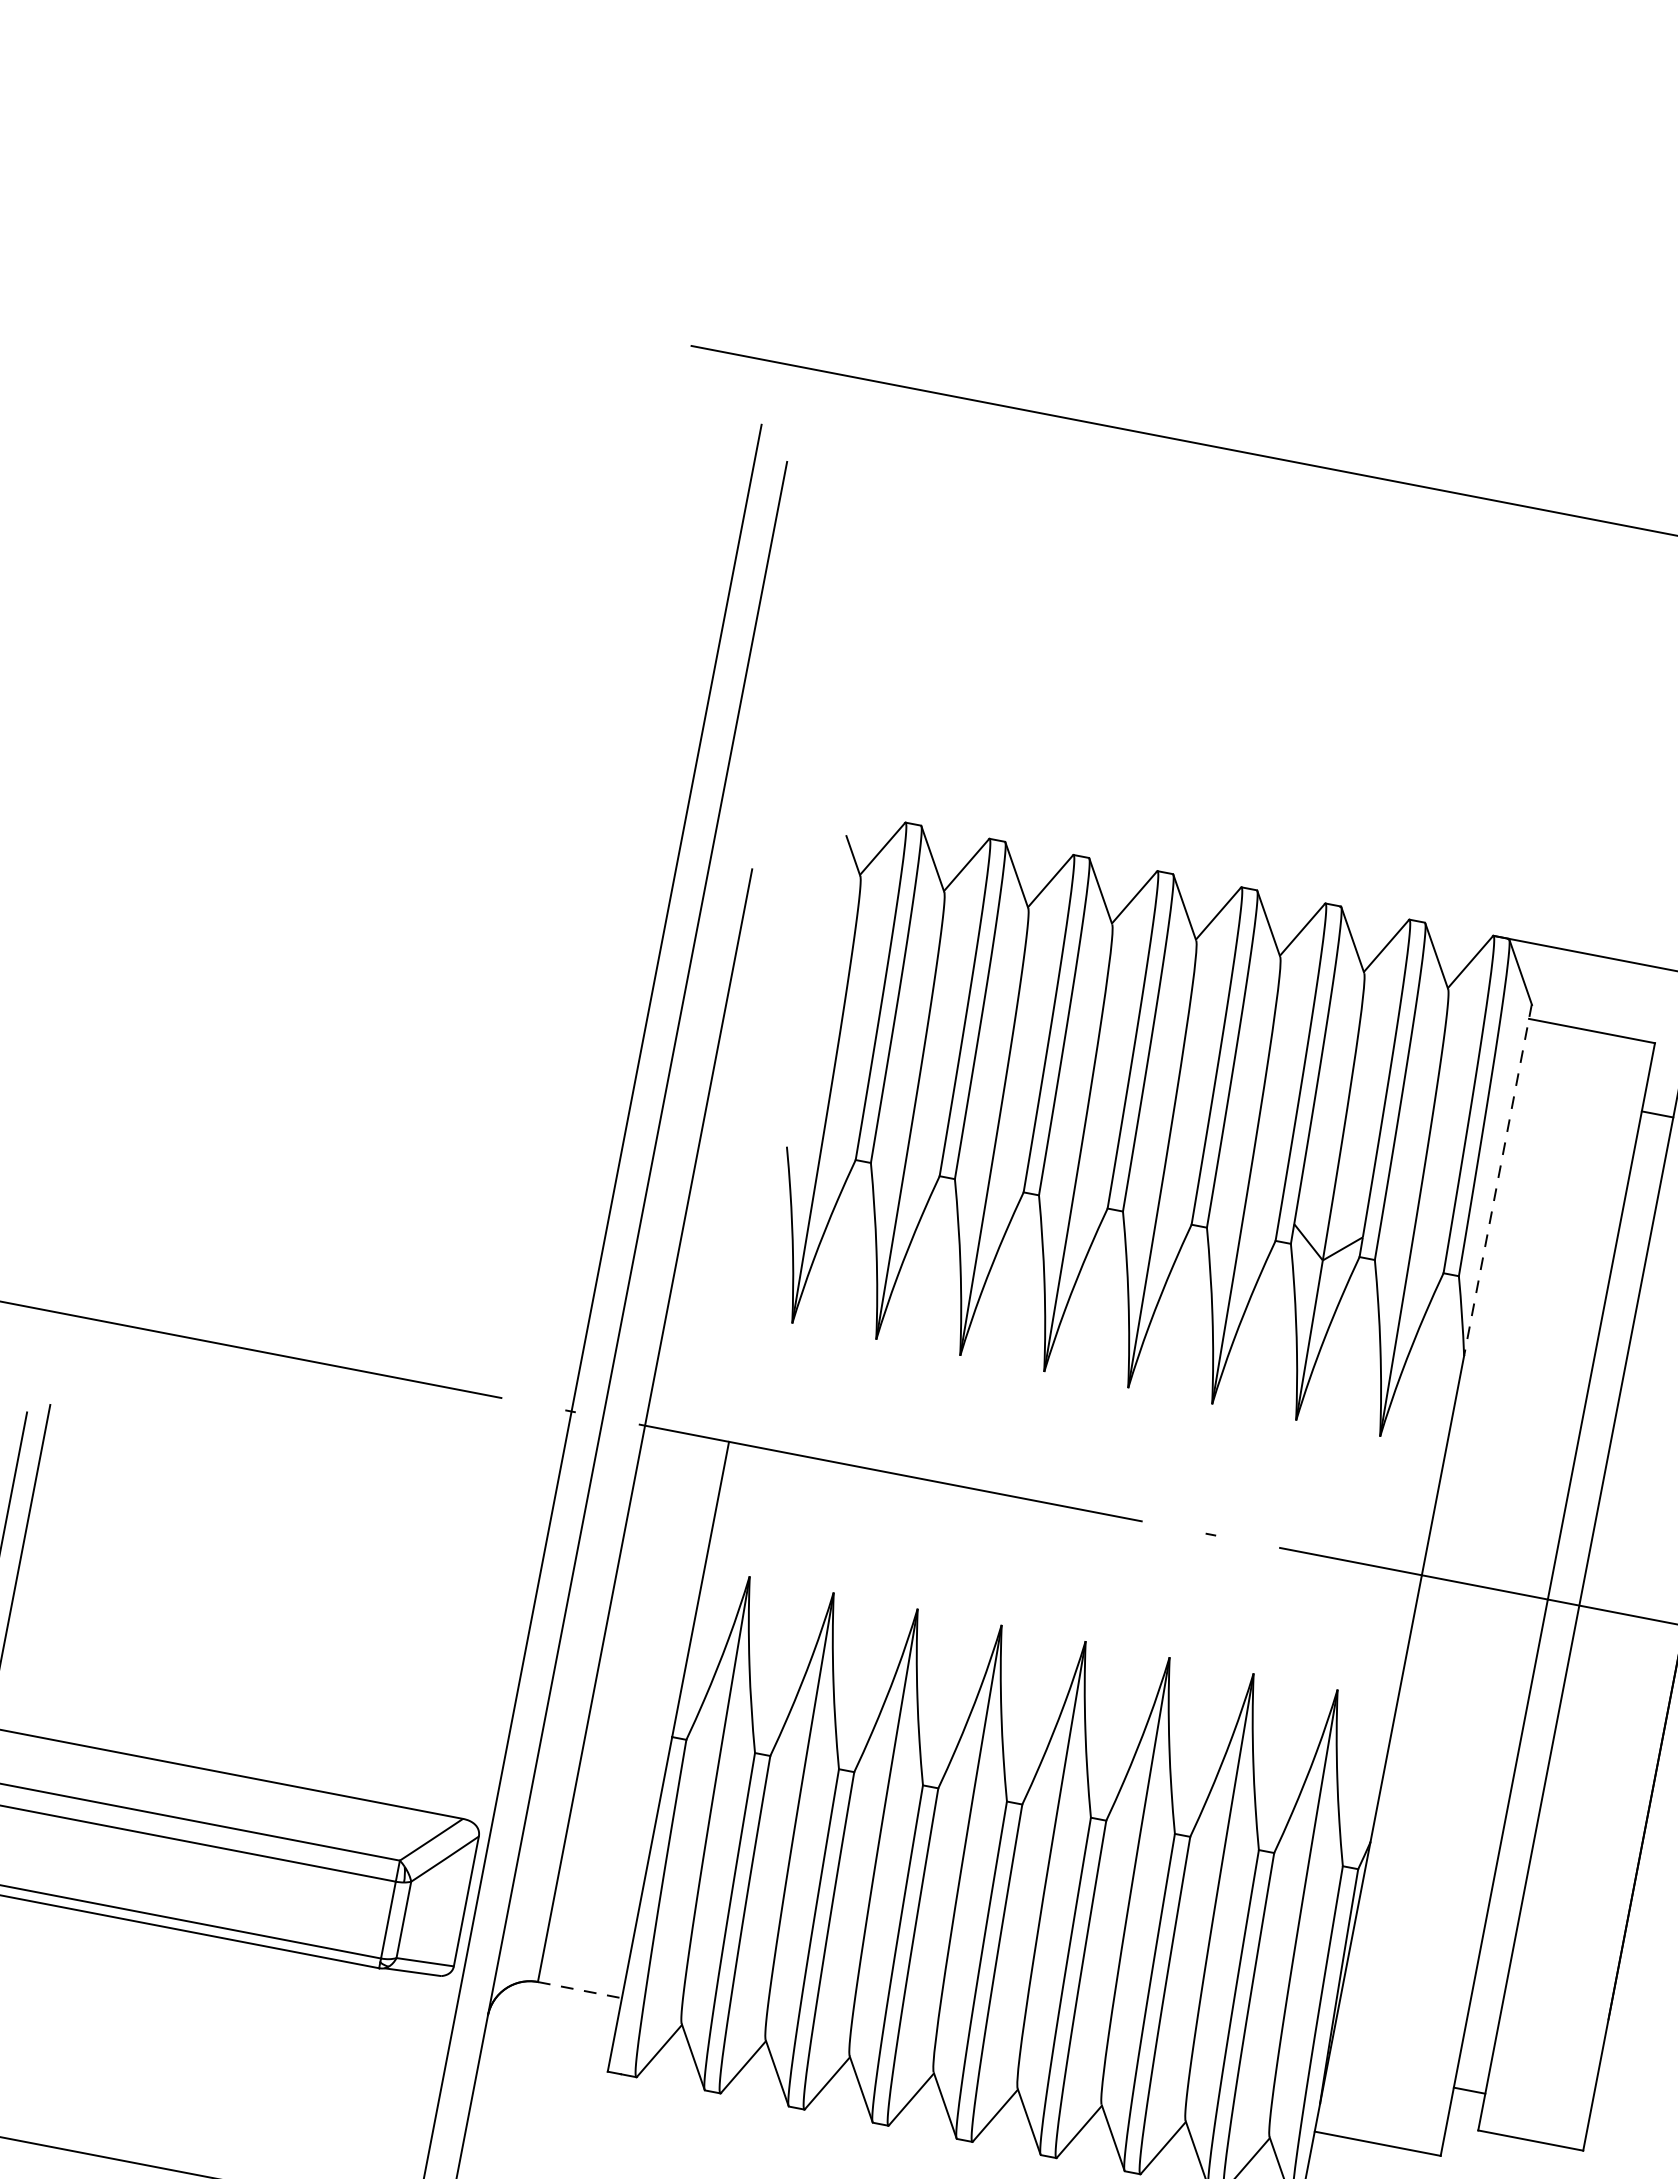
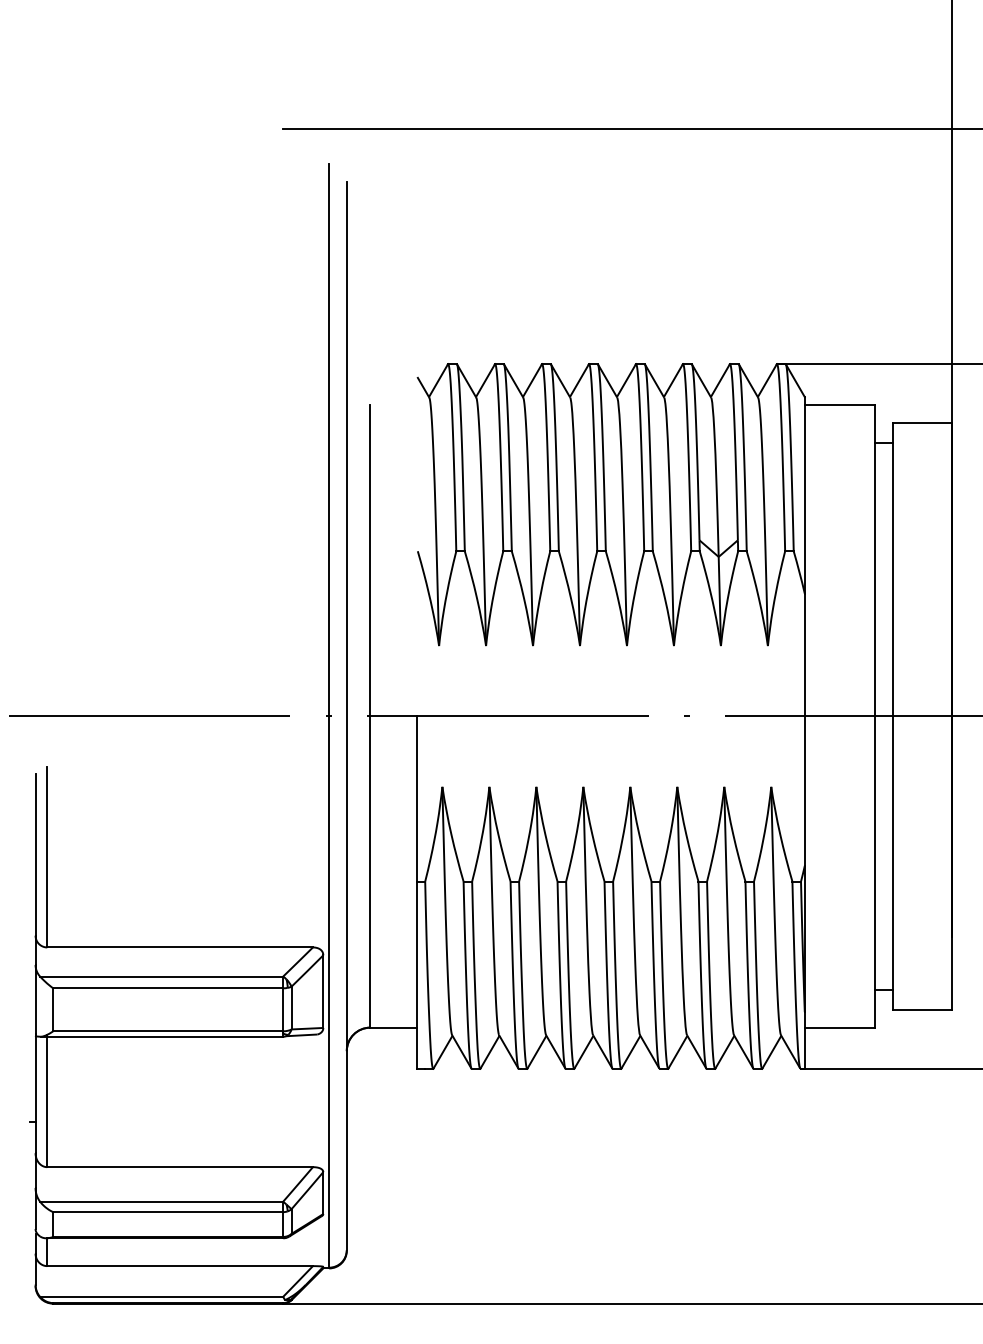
line: (1497, 1180) -> (804, 495), dashed -> solid
line: (581, 1990) -> (394, 1027), dashed -> solid

